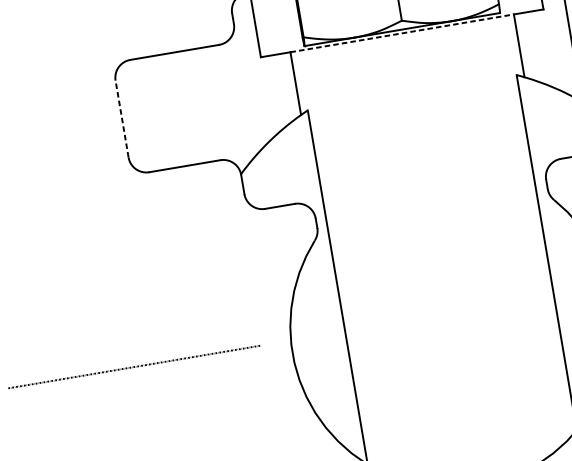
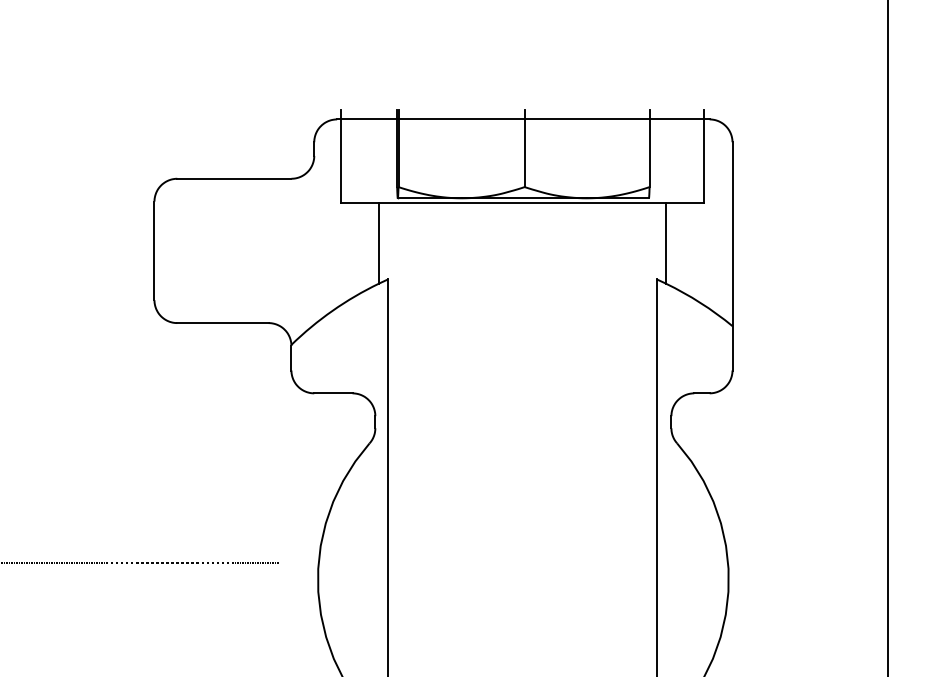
line: (402, 33) -> (522, 203), dashed -> solid
line: (122, 118) -> (154, 250), dashed -> solid

